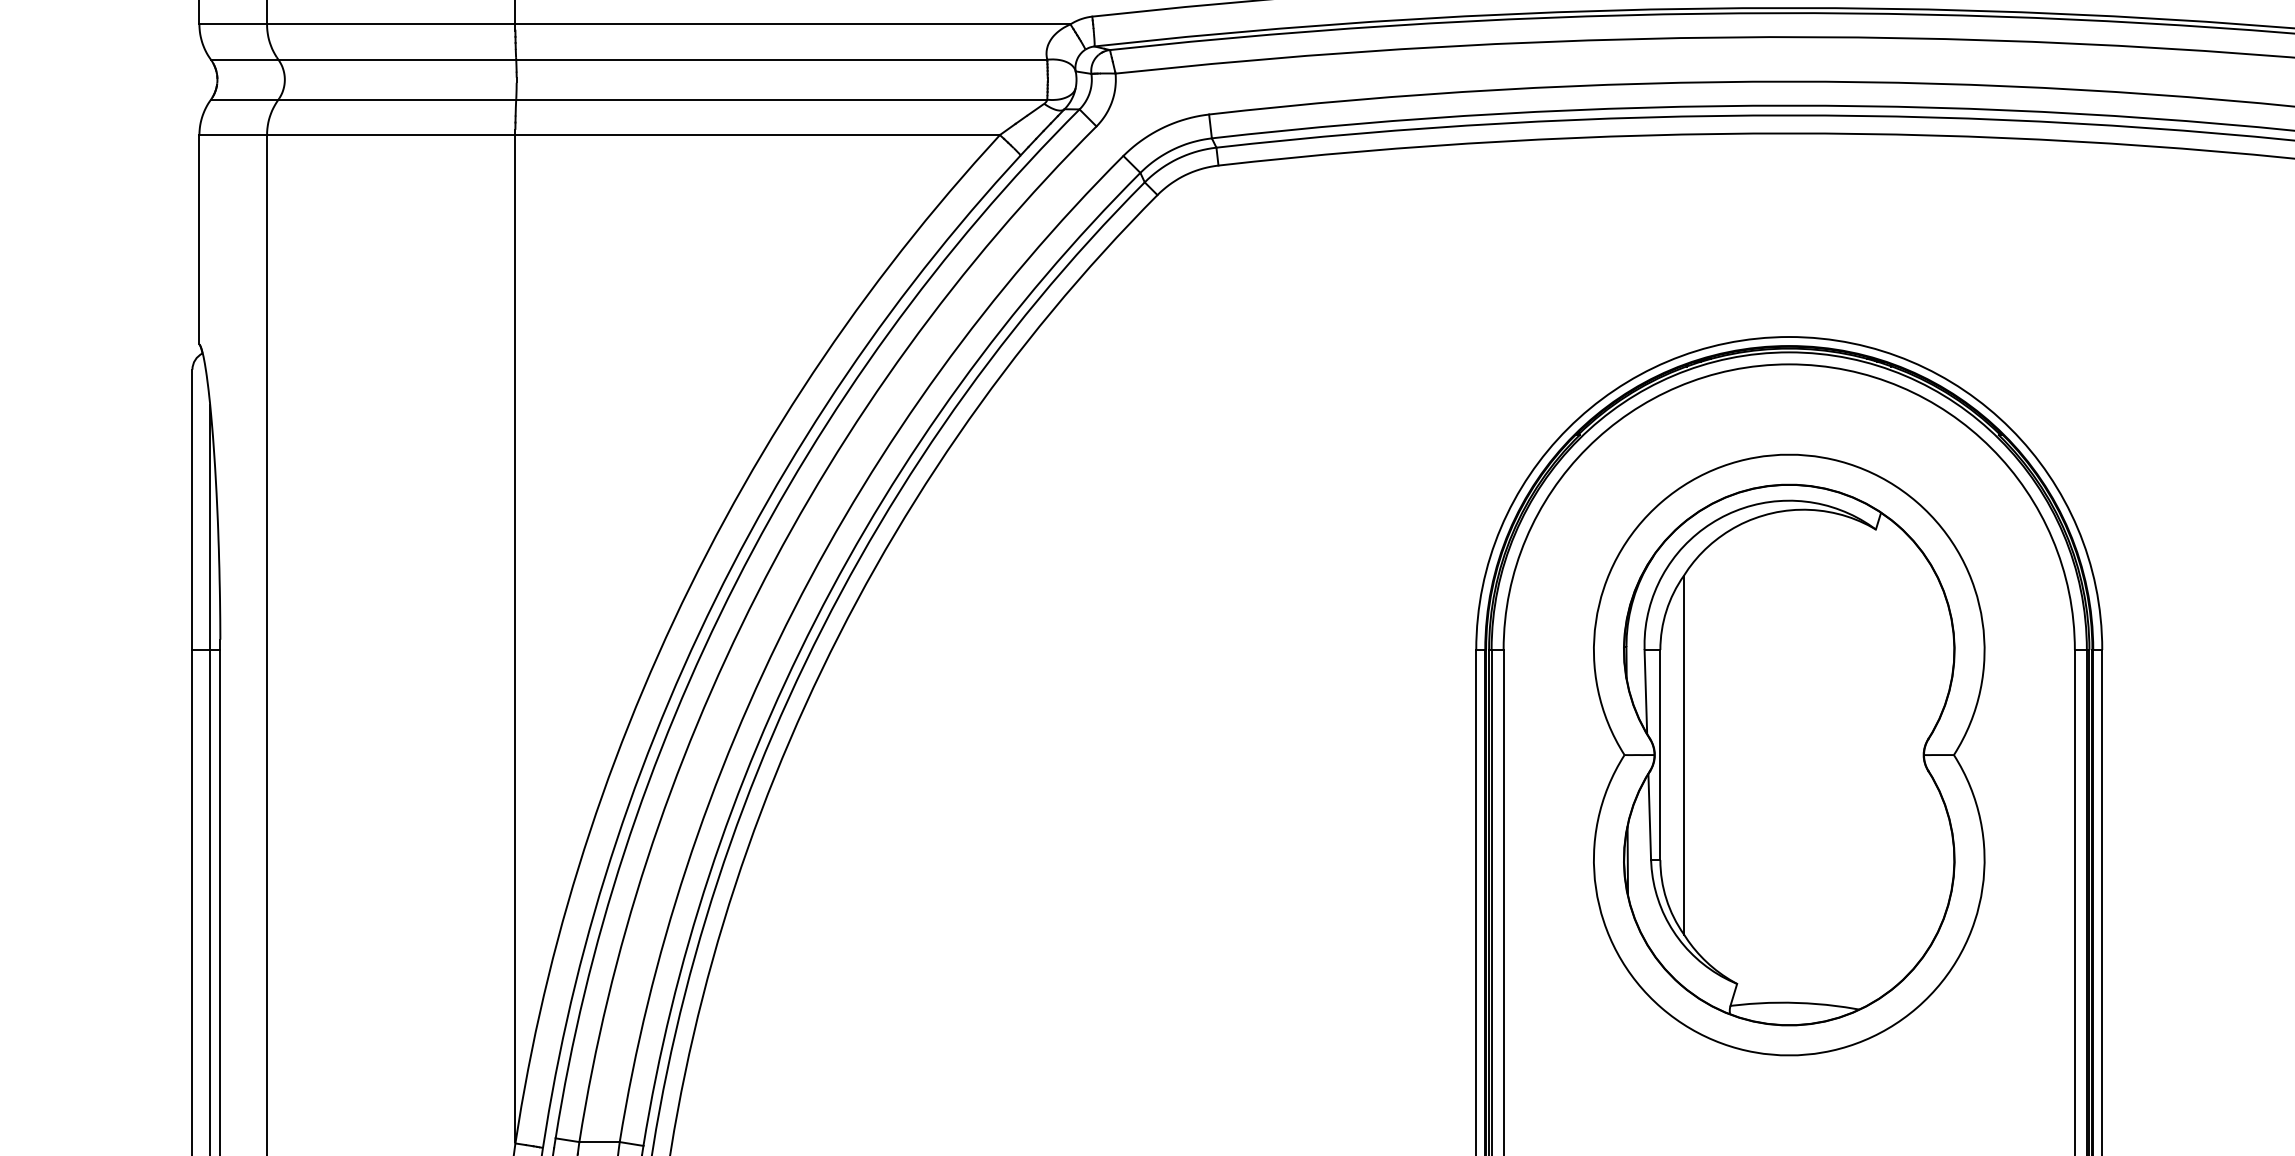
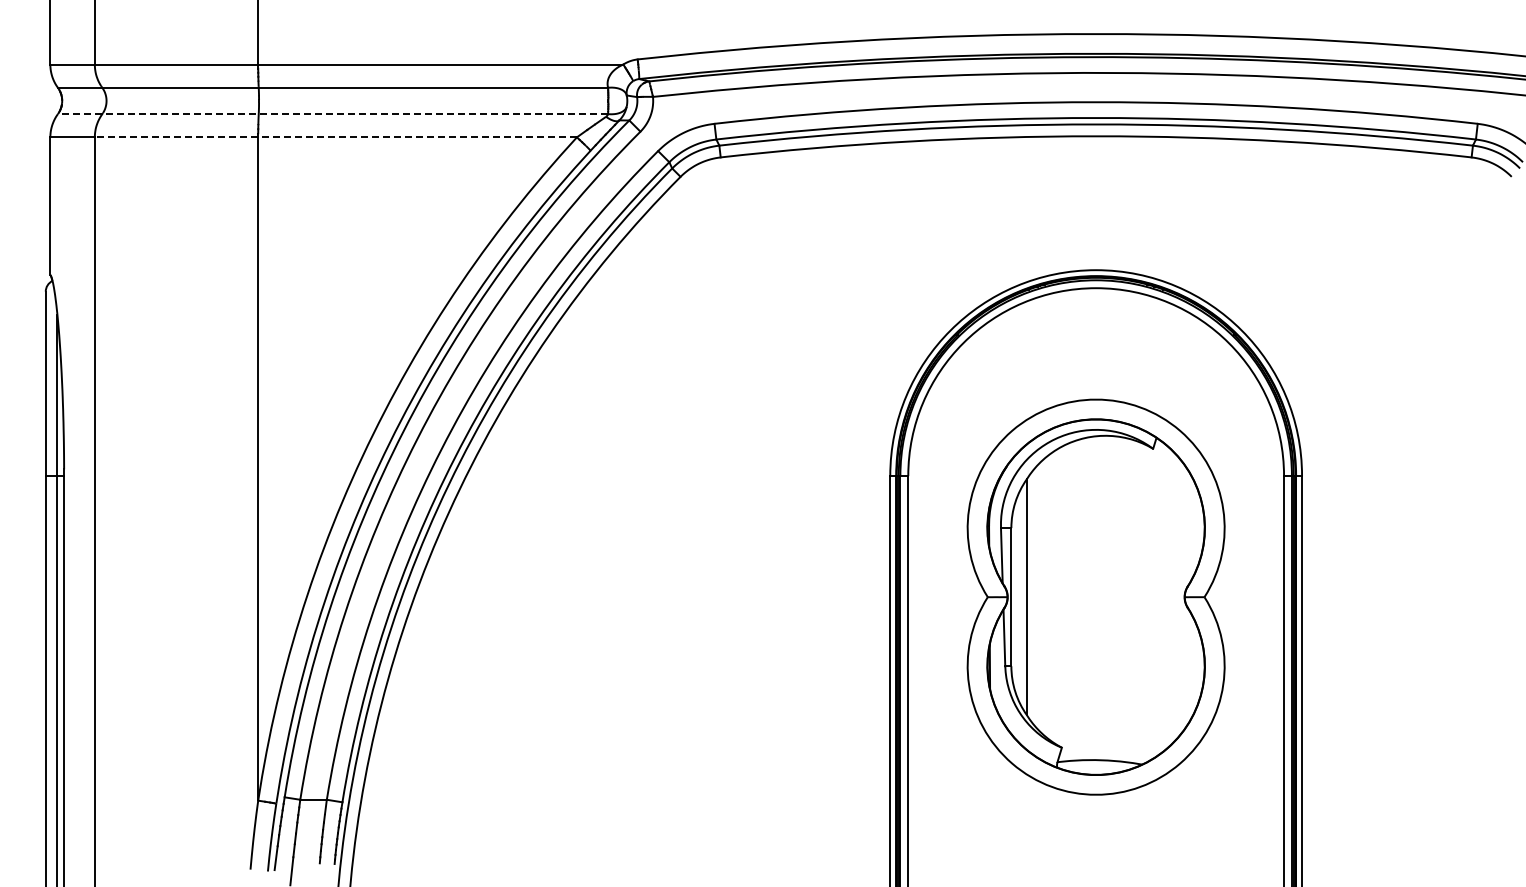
line: (628, 100) -> (332, 114), solid -> dashed
line: (632, 135) -> (335, 137), solid -> dashed
part: (1788, 754) -> (1095, 596), moved

